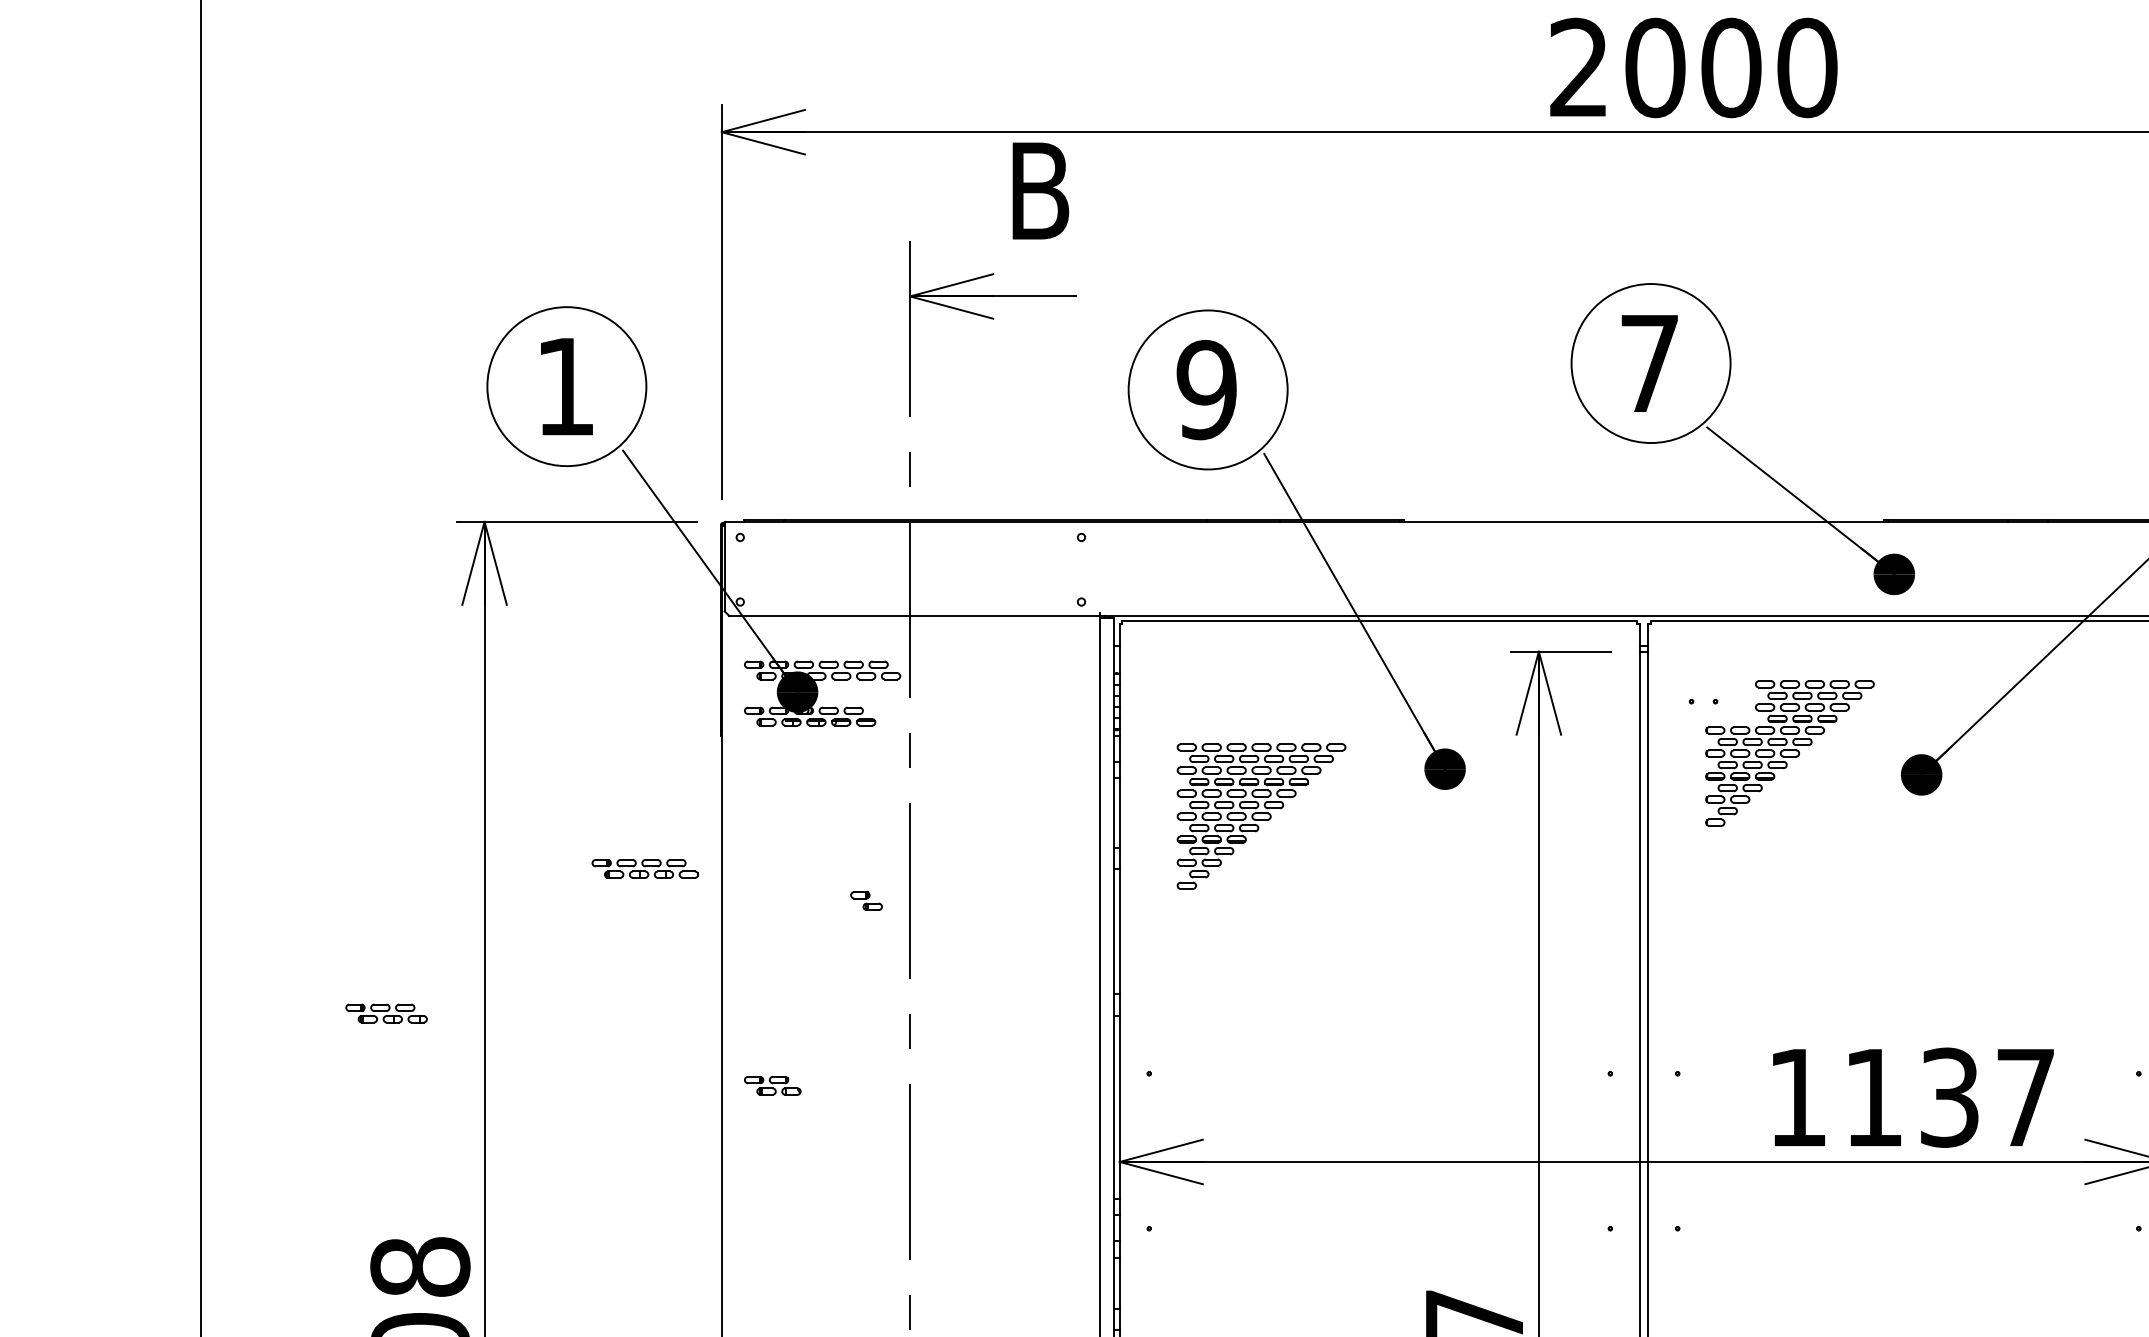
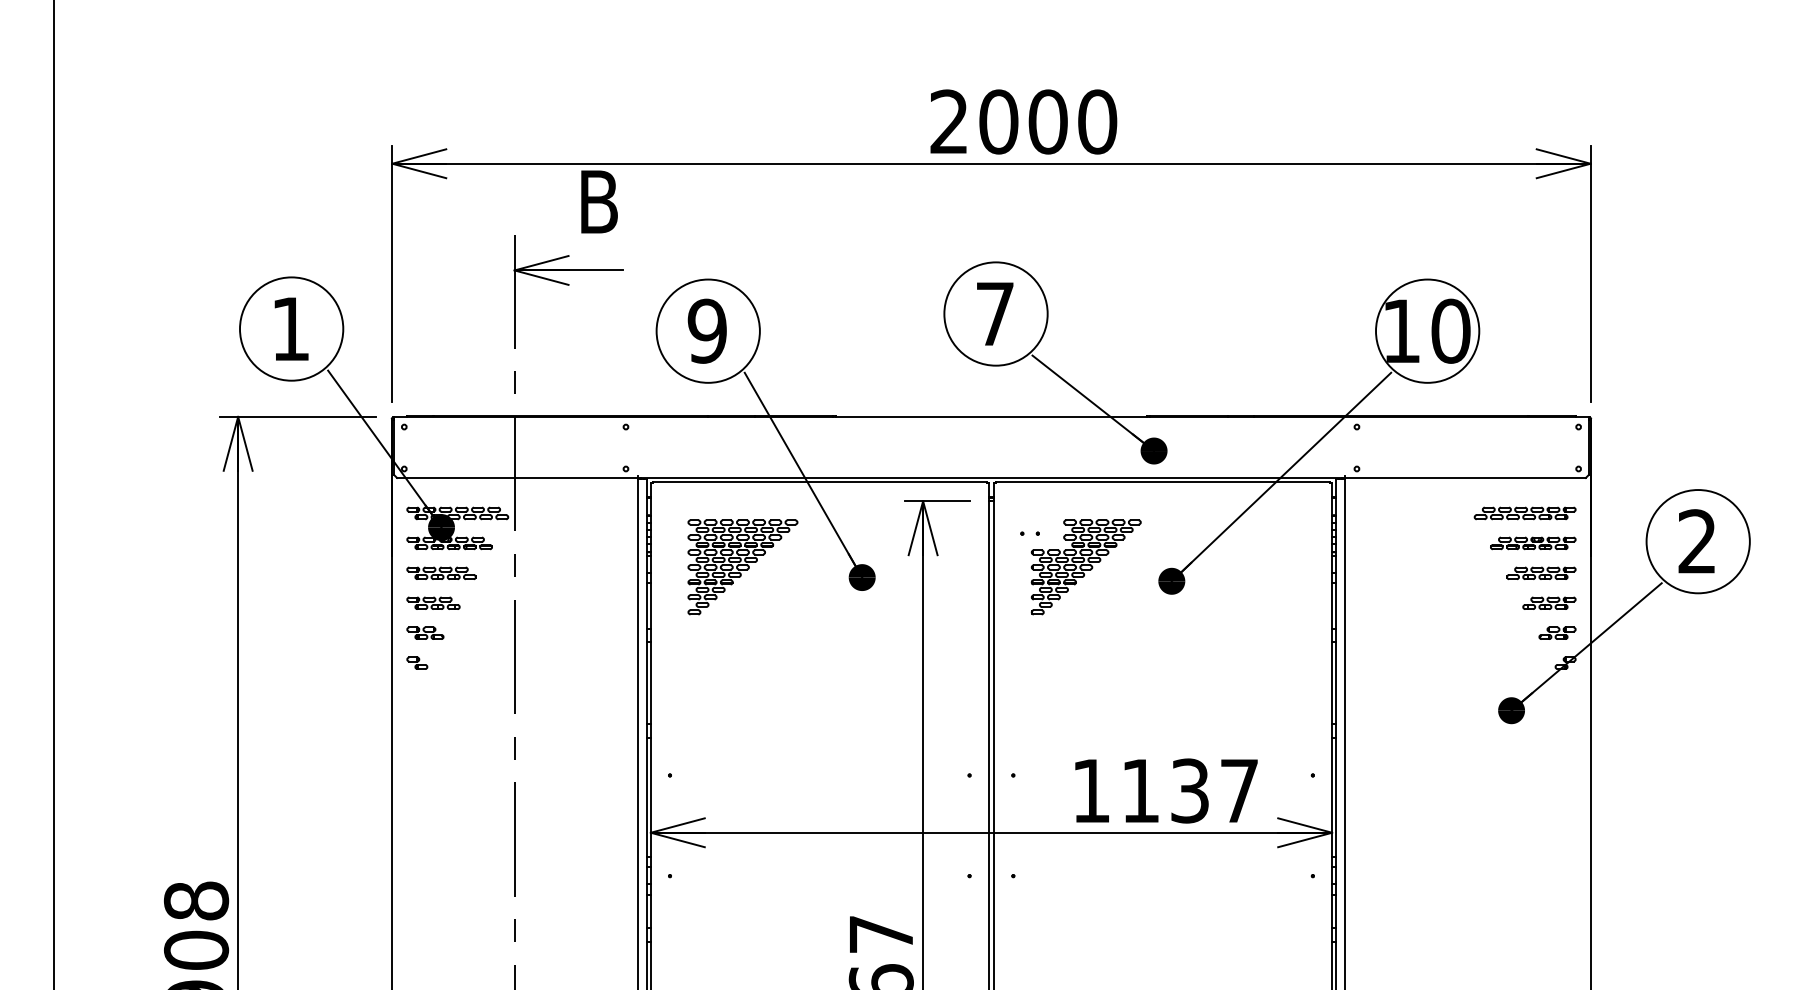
part: (1260, 816) -> (742, 567), moved
part: (645, 867) -> (441, 572), moved
part: (866, 899) -> (417, 662), moved
part: (386, 1012) -> (433, 602), moved
part: (772, 1084) -> (425, 632), moved

